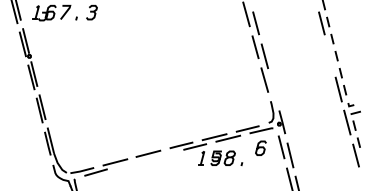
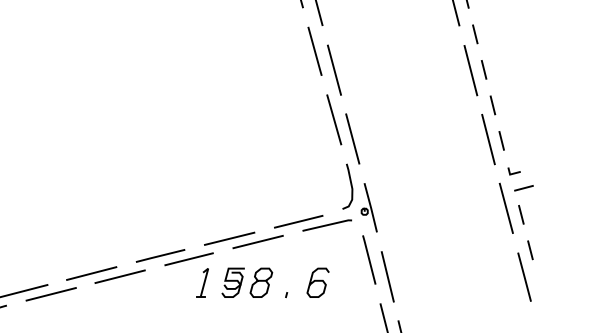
line: (330, 56) -> (471, 70), added
line: (273, 89) -> (352, 139), added
curve: (260, 147) -> (316, 281), moved
line: (161, 155) -> (118, 276), added
line: (128, 163) -> (50, 293), added

